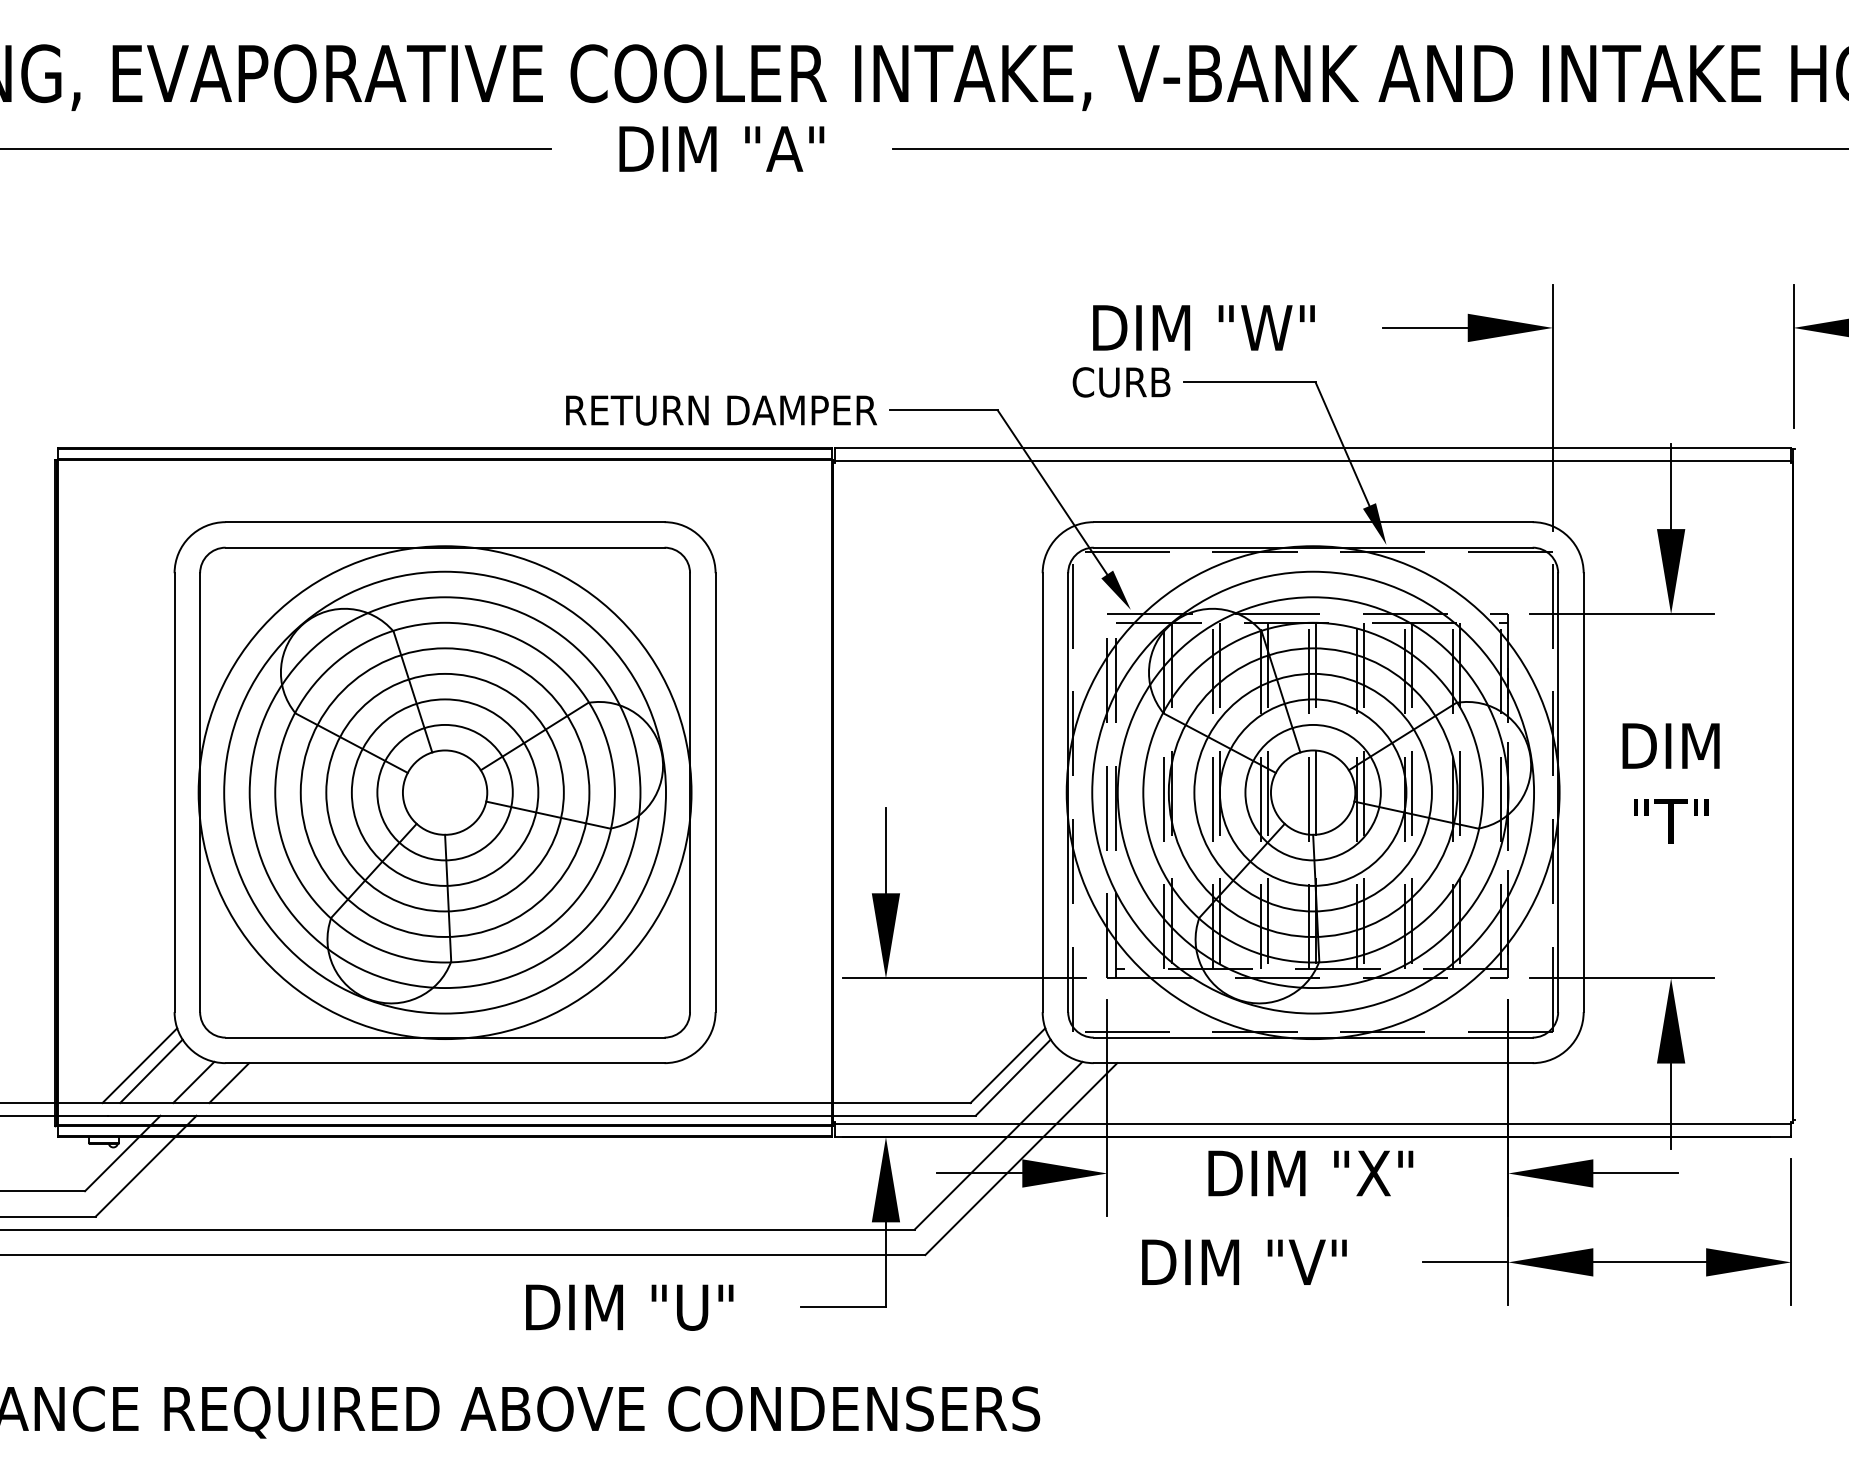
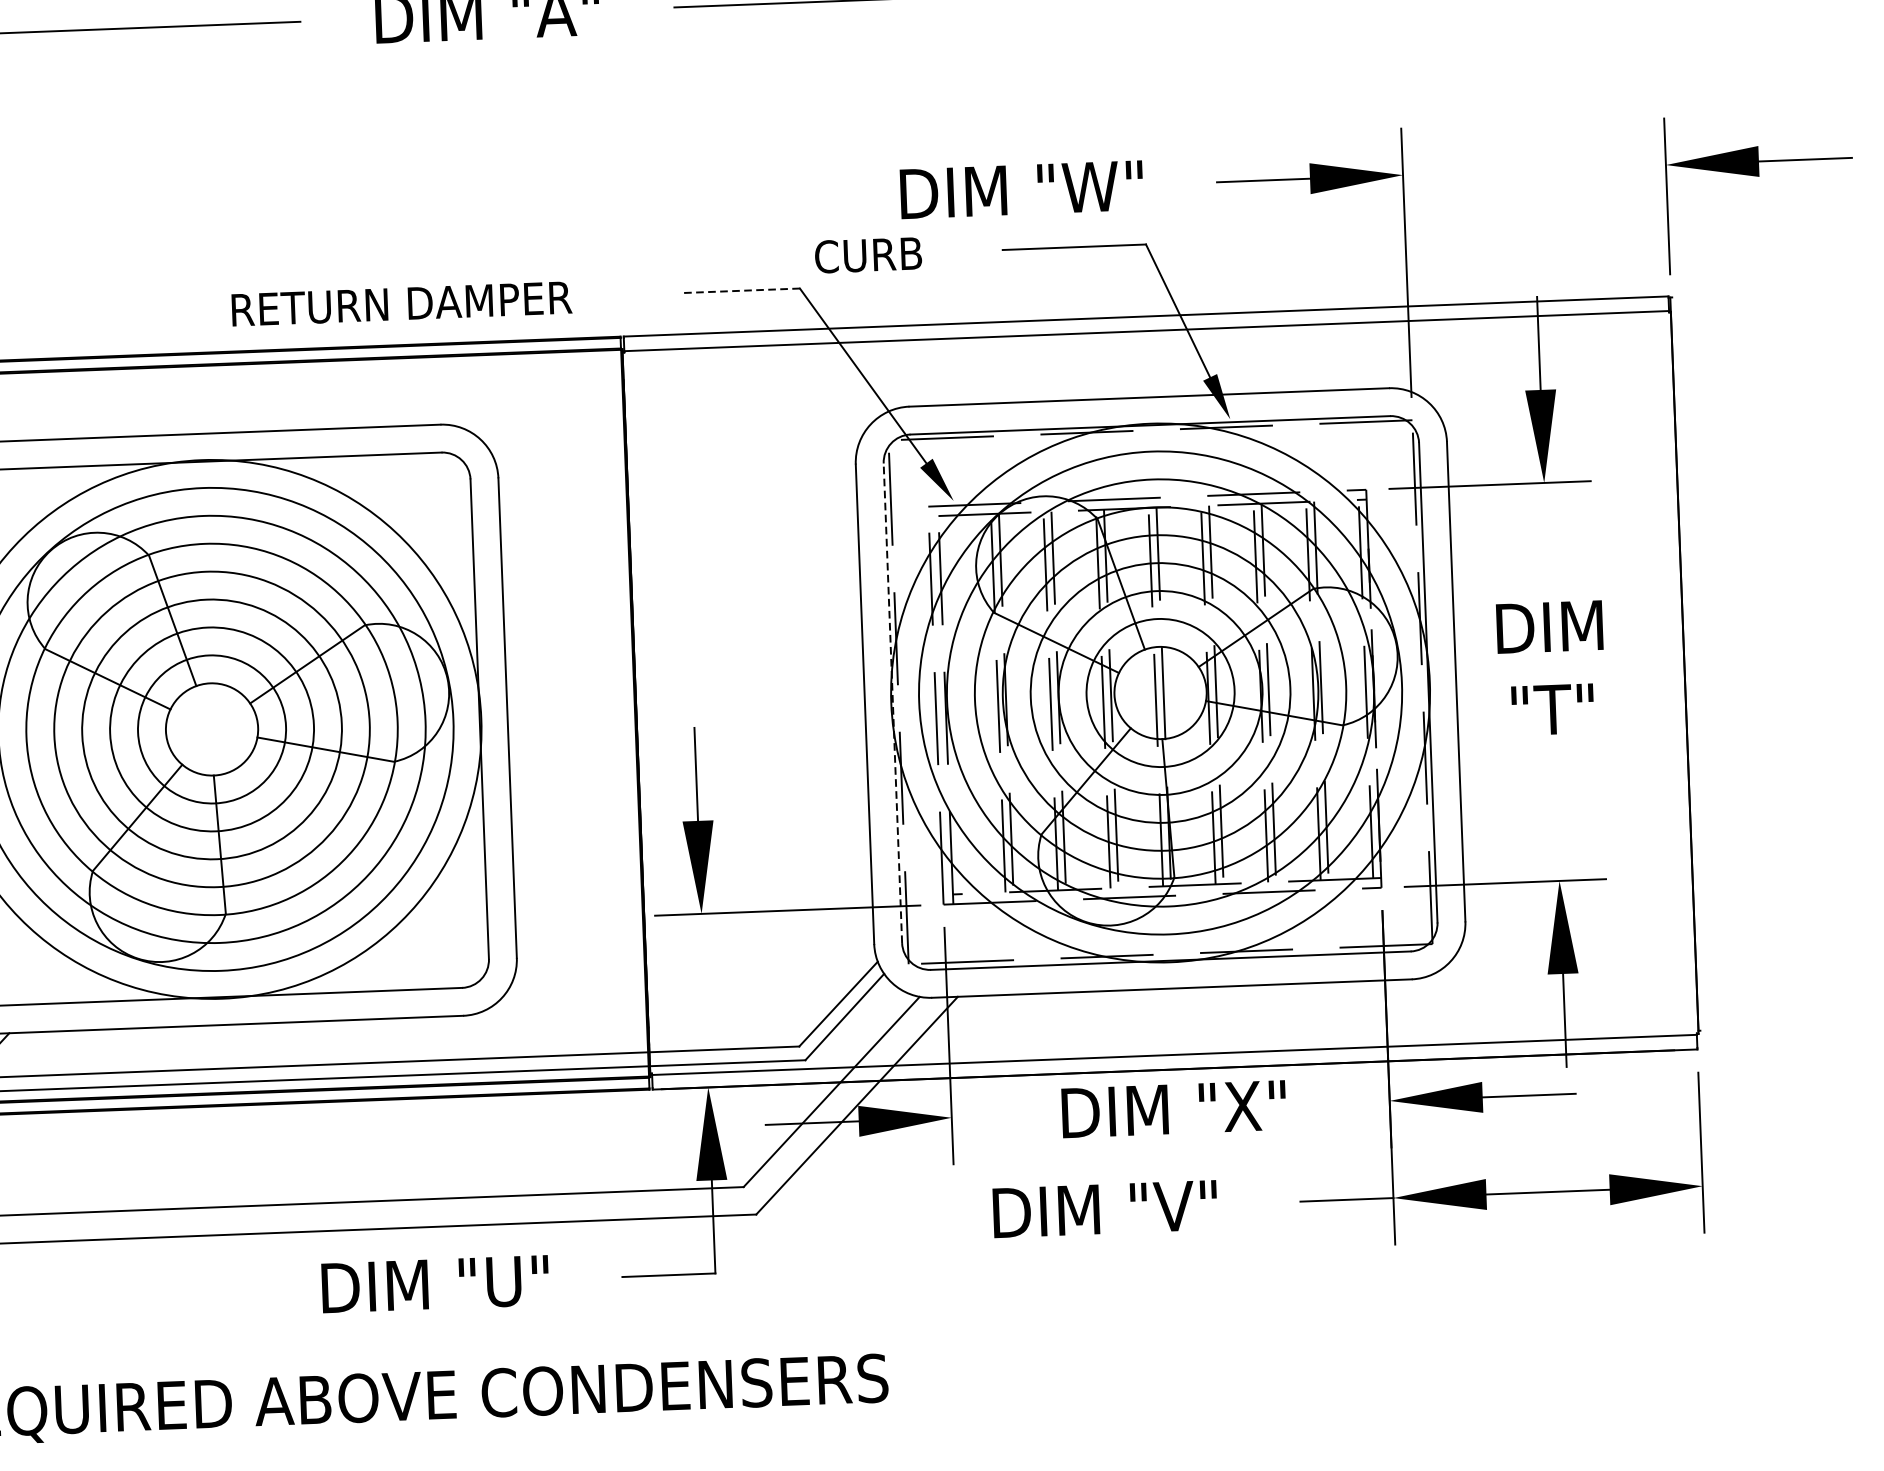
text: (1121, 382) -> (868, 255), moved
text: (721, 410) -> (401, 303), moved
line: (943, 410) -> (740, 290), solid -> dashed
line: (1068, 792) -> (893, 703), solid -> dashed

